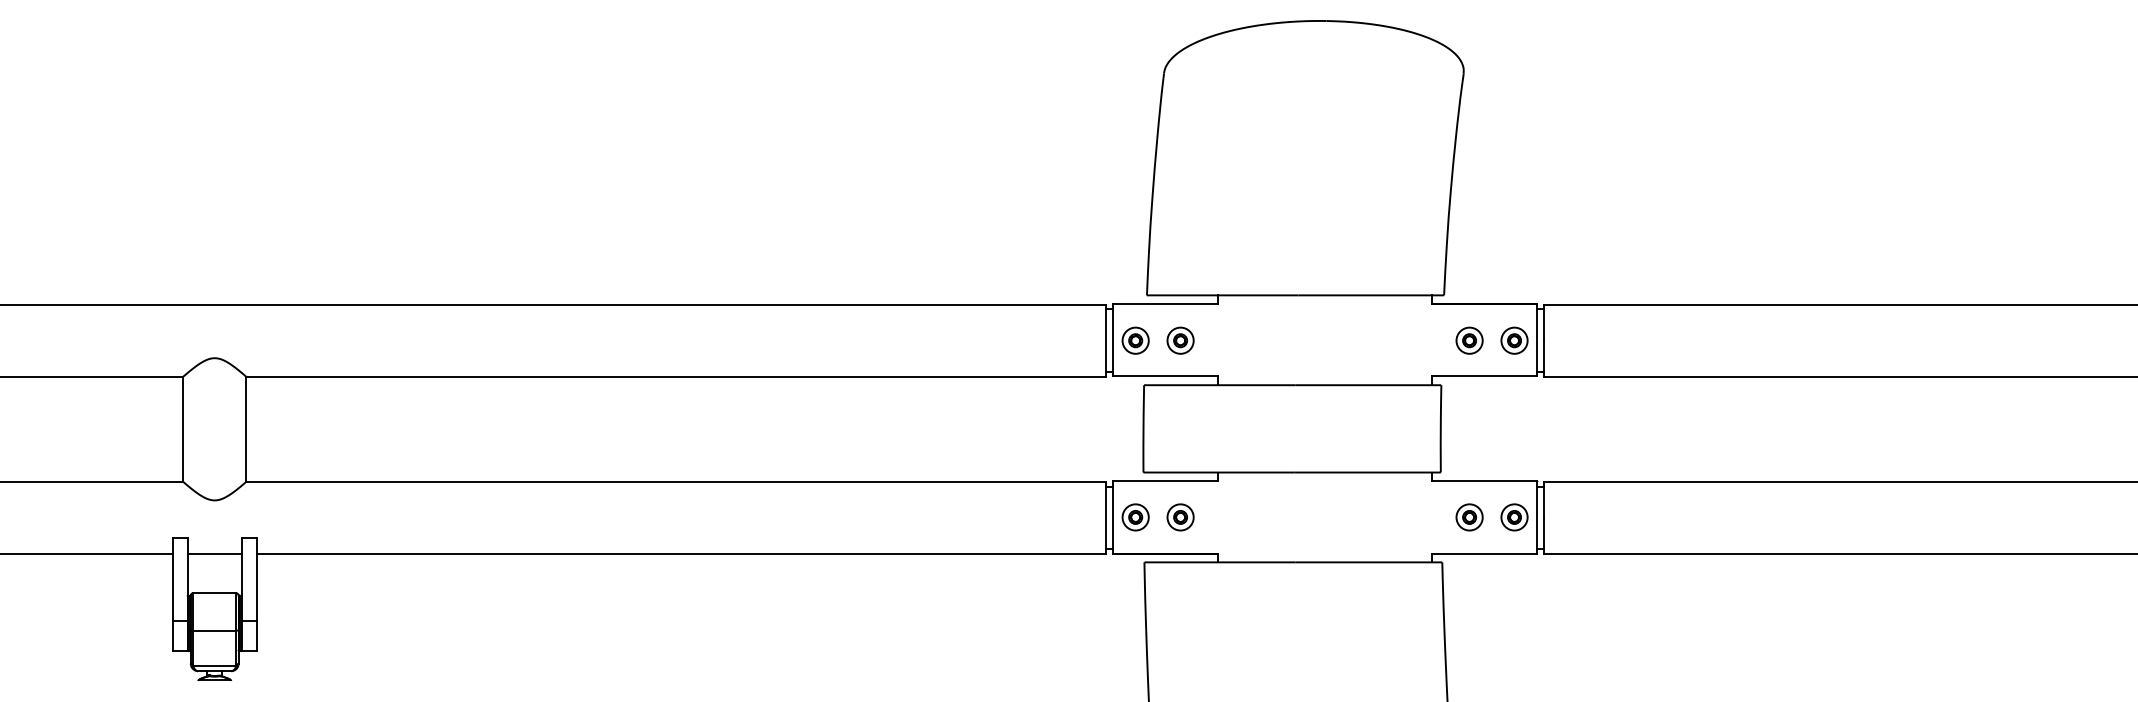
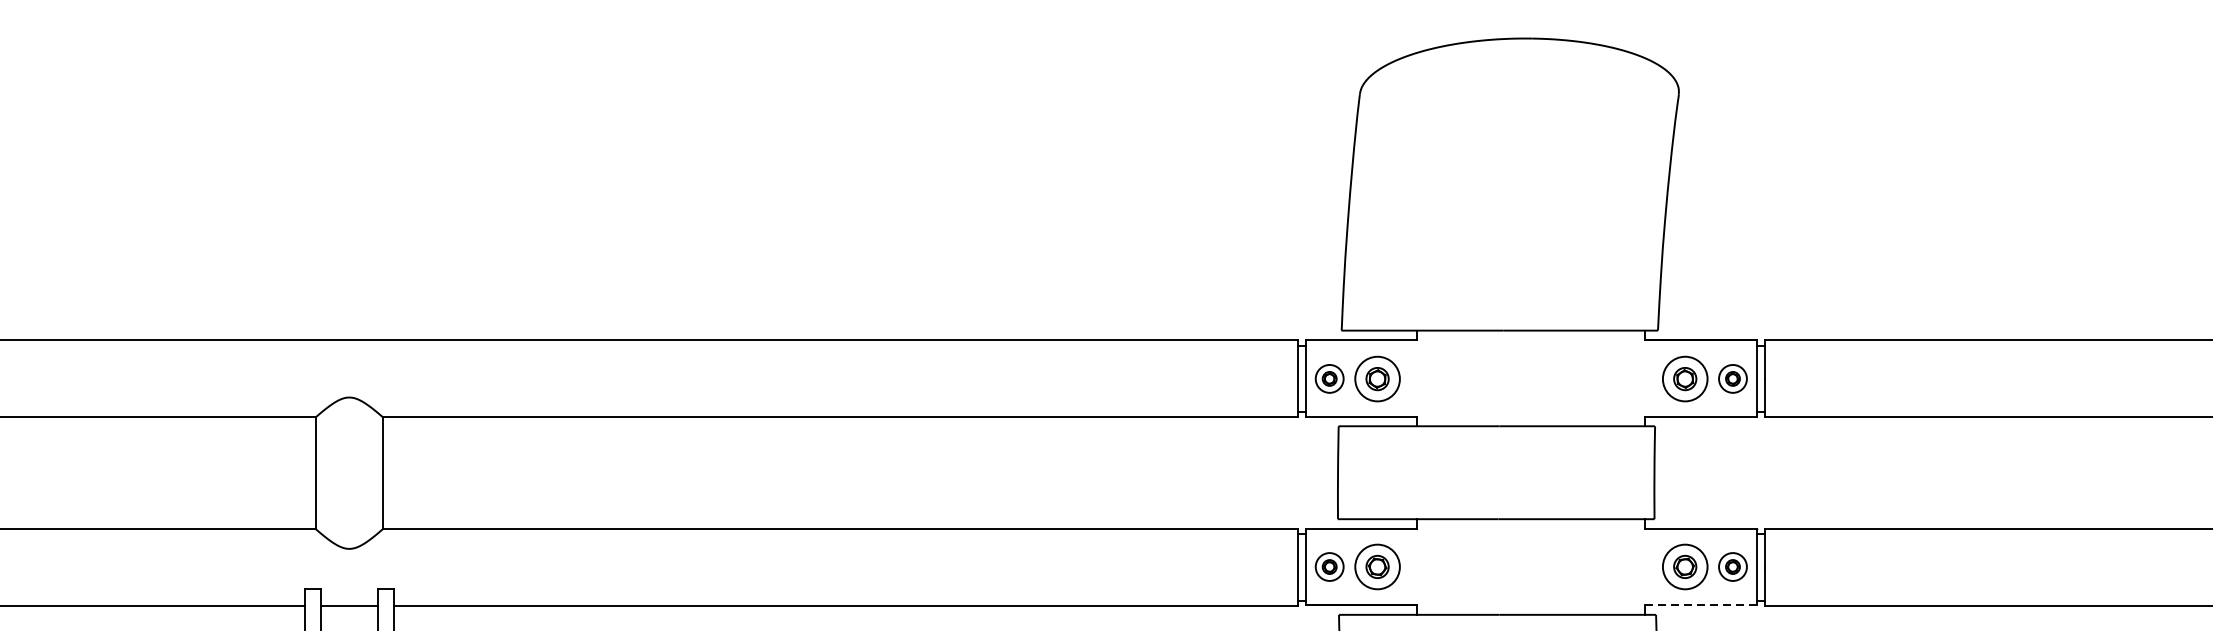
part: (1180, 340) -> (1377, 378), size x1.6
part: (1469, 340) -> (1685, 378), size x1.6
part: (1180, 517) -> (1377, 567), size x1.6
part: (1469, 517) -> (1685, 567), size x1.6
line: (1484, 553) -> (1701, 605), solid -> dashed

